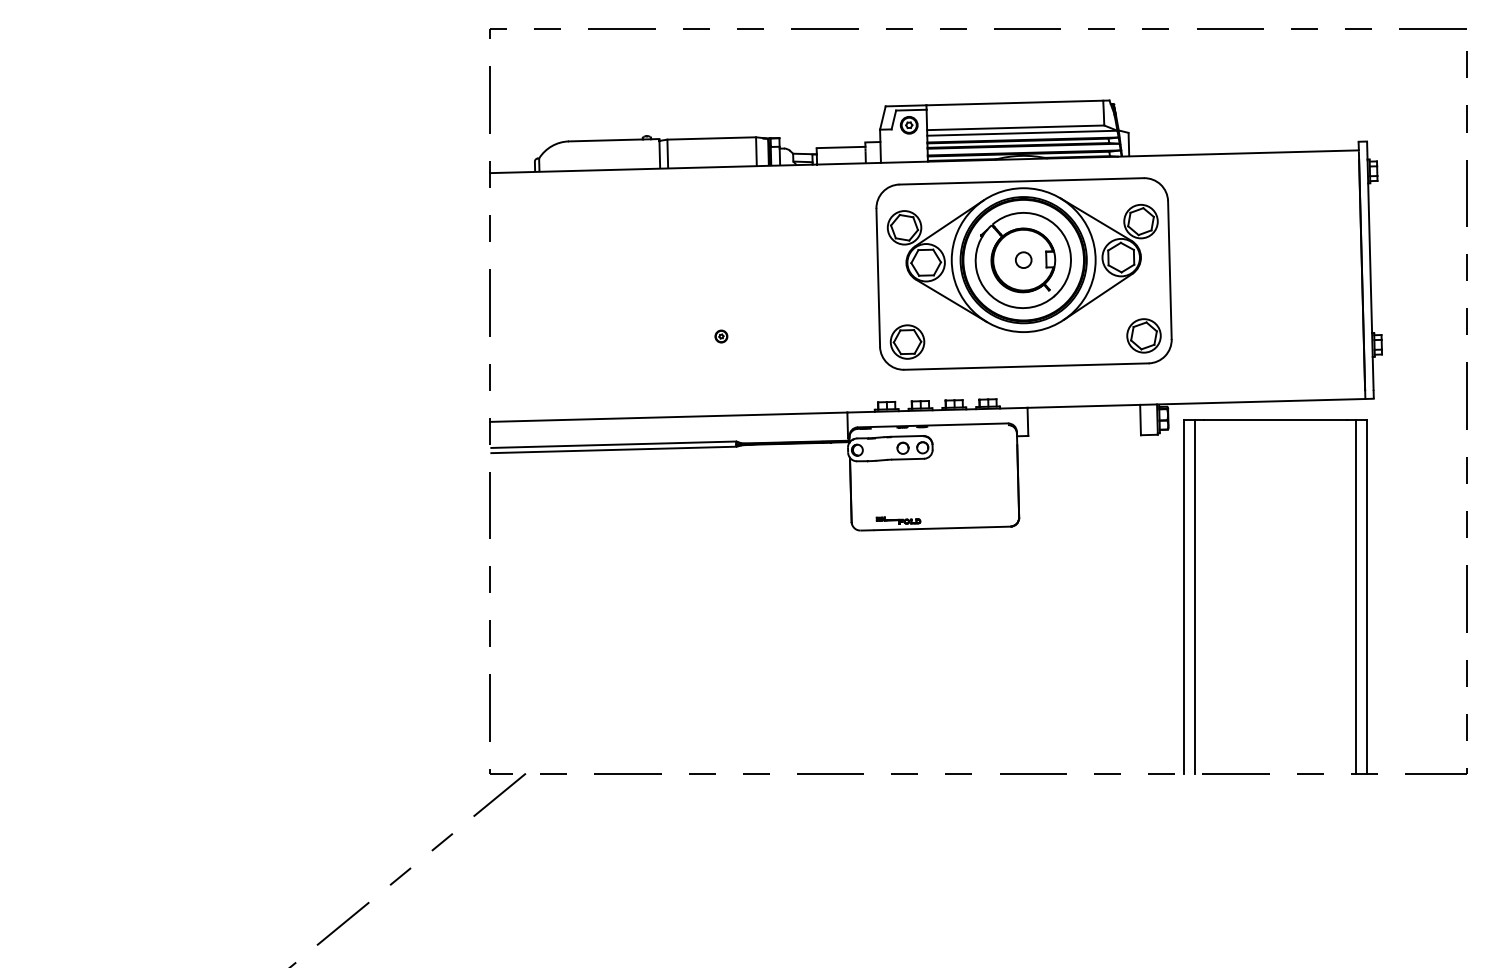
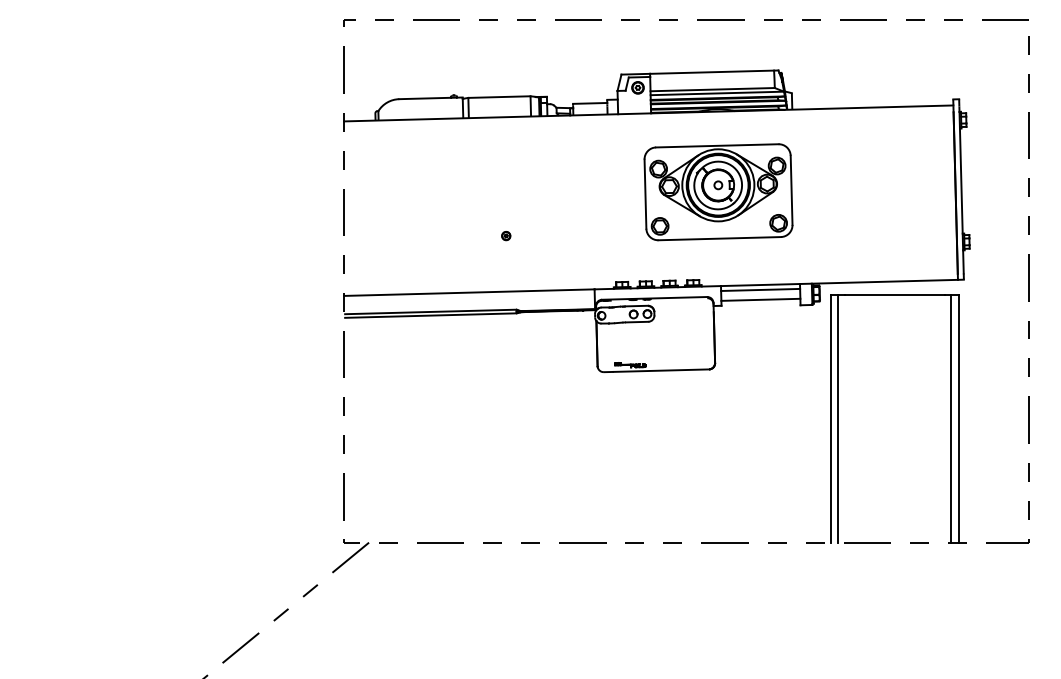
part: (1023, 274) -> (718, 192), size x0.71
line: (1083, 412) -> (760, 289), added
line: (1083, 426) -> (760, 299), added

